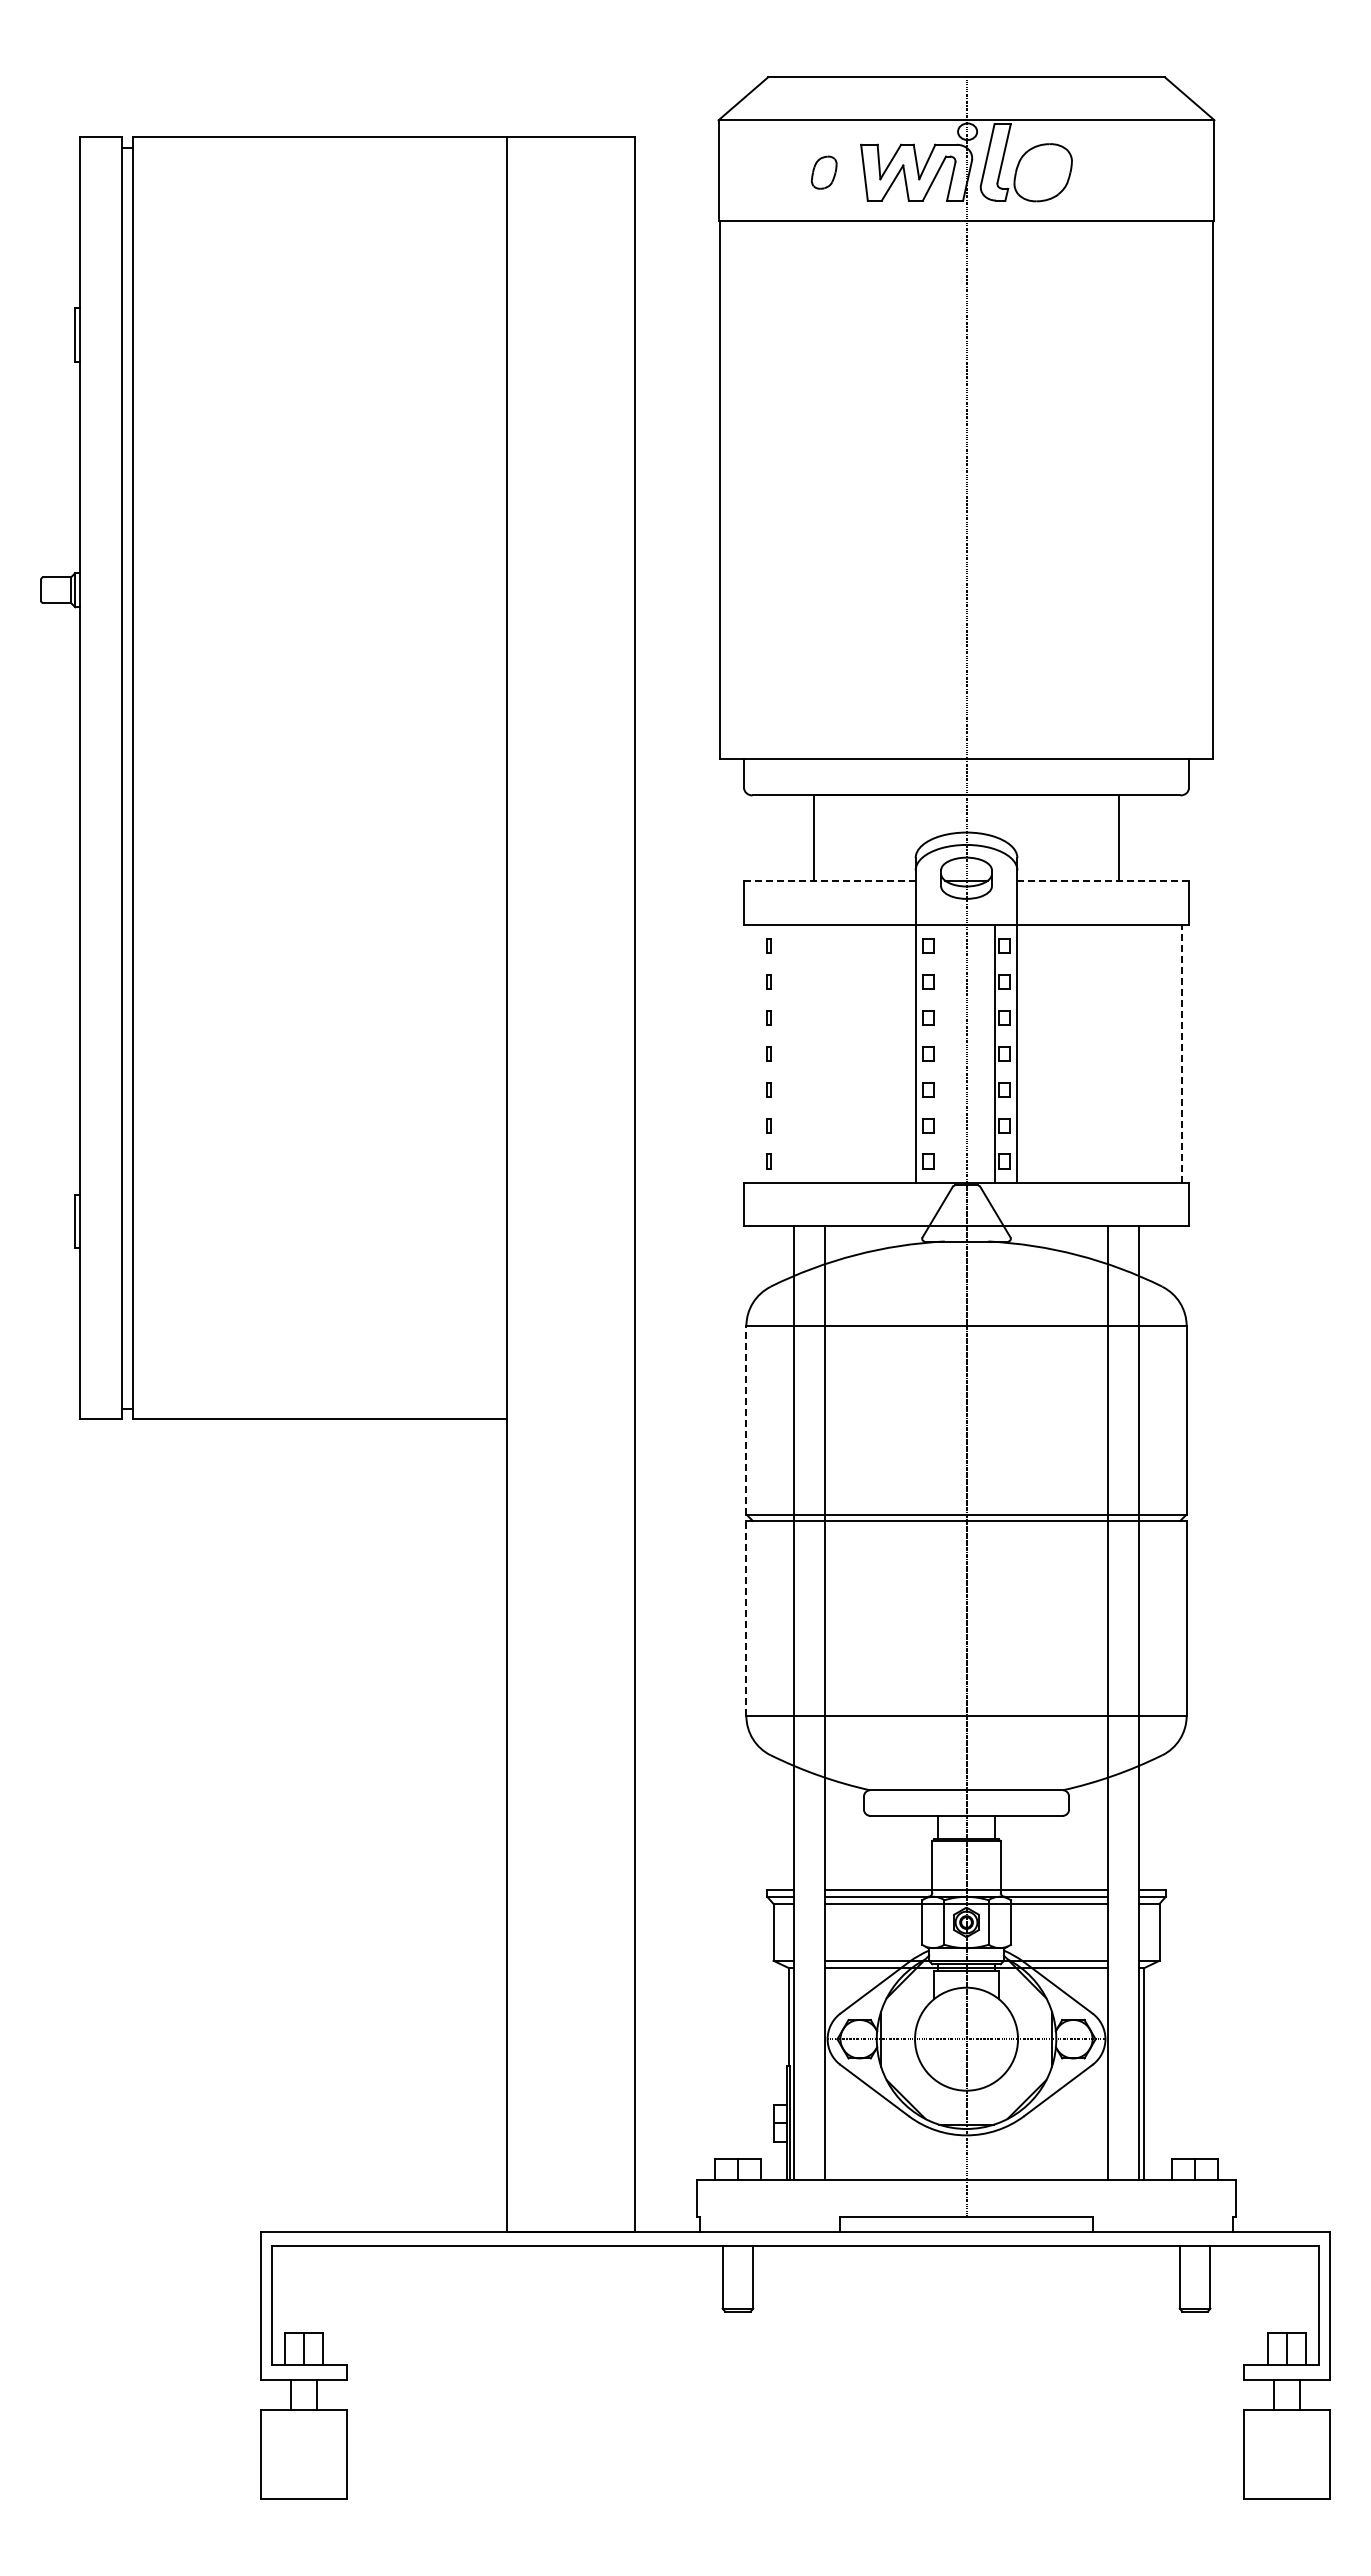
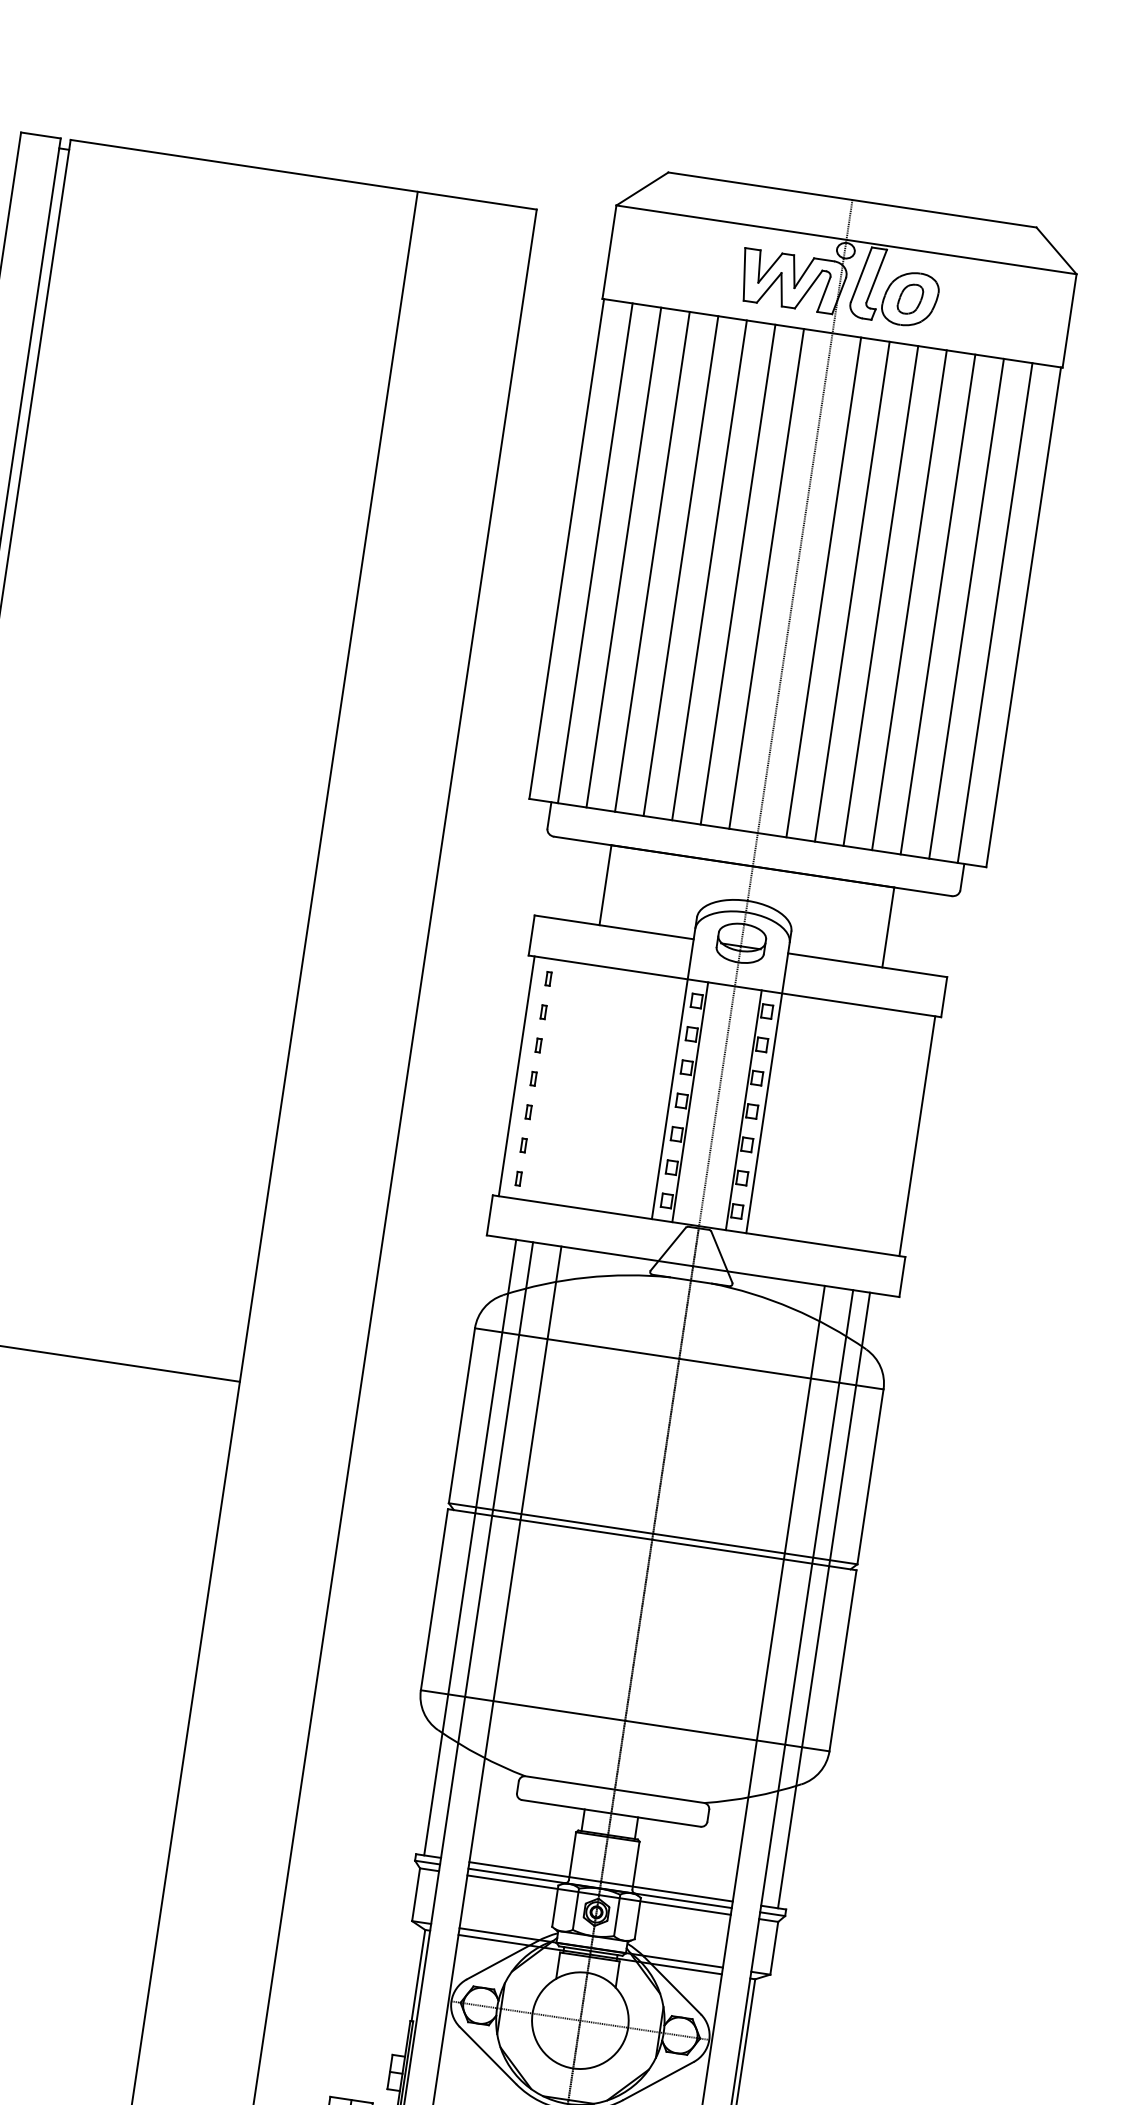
part: (823, 172) -> (909, 298), moved
line: (751, 489) -> (595, 552), added
line: (781, 489) -> (623, 556), added
line: (812, 489) -> (652, 561), added
line: (843, 489) -> (681, 565), added
line: (874, 489) -> (709, 569), added
line: (904, 489) -> (737, 573), added
line: (935, 489) -> (766, 578), added
line: (997, 489) -> (824, 586), added
line: (1028, 489) -> (852, 591), added
line: (1058, 489) -> (880, 595), added
line: (1089, 489) -> (909, 599), added
line: (1120, 489) -> (938, 603), added
line: (1151, 489) -> (966, 608), added
line: (1181, 489) -> (994, 612), added
line: (829, 881) -> (613, 927), dashed -> solid
line: (1103, 881) -> (868, 965), dashed -> solid
line: (750, 1053) -> (516, 1075), added
line: (937, 1053) -> (690, 1101), added
line: (1182, 1053) -> (917, 1135), dashed -> solid
line: (746, 1419) -> (462, 1415), dashed -> solid
line: (775, 1557) -> (469, 1547), added
line: (1157, 1557) -> (824, 1600), added
line: (746, 1618) -> (434, 1599), dashed -> solid

